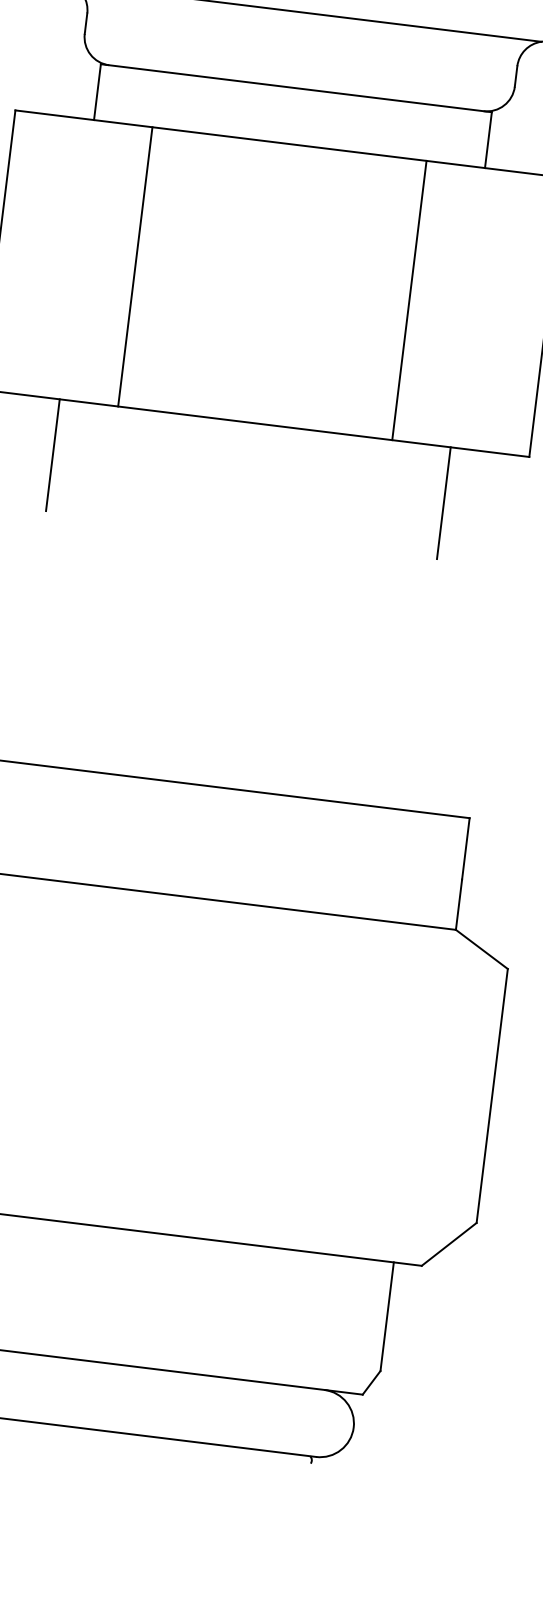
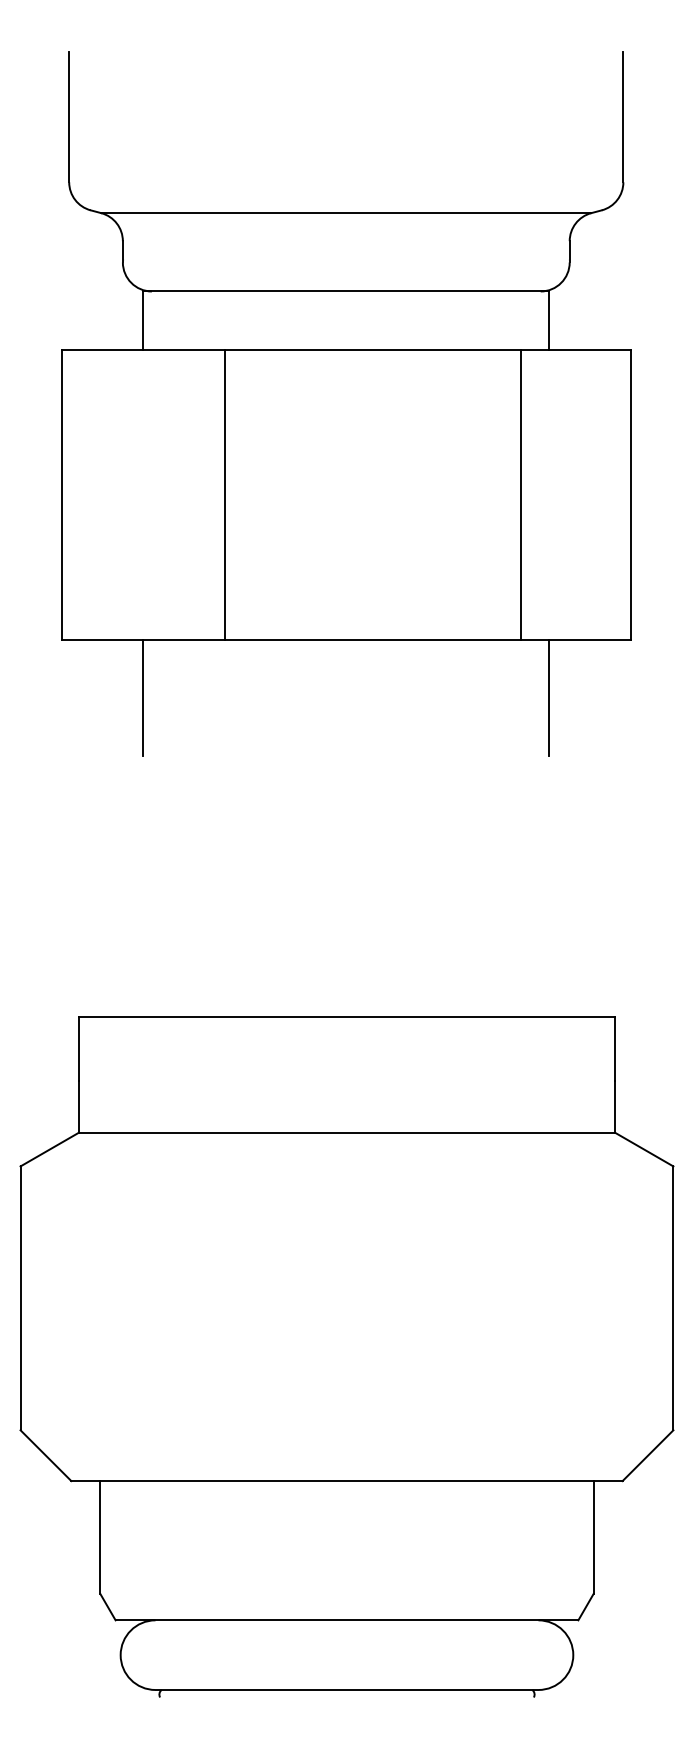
line: (134, 266) -> (224, 494), moved
line: (409, 300) -> (520, 494), moved

